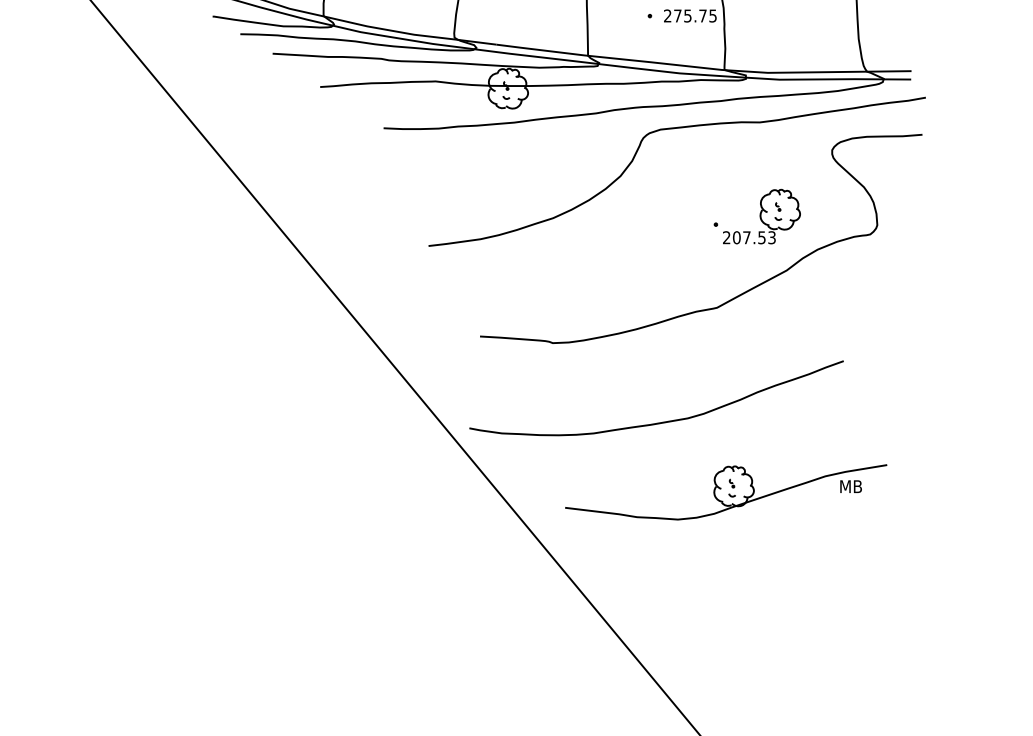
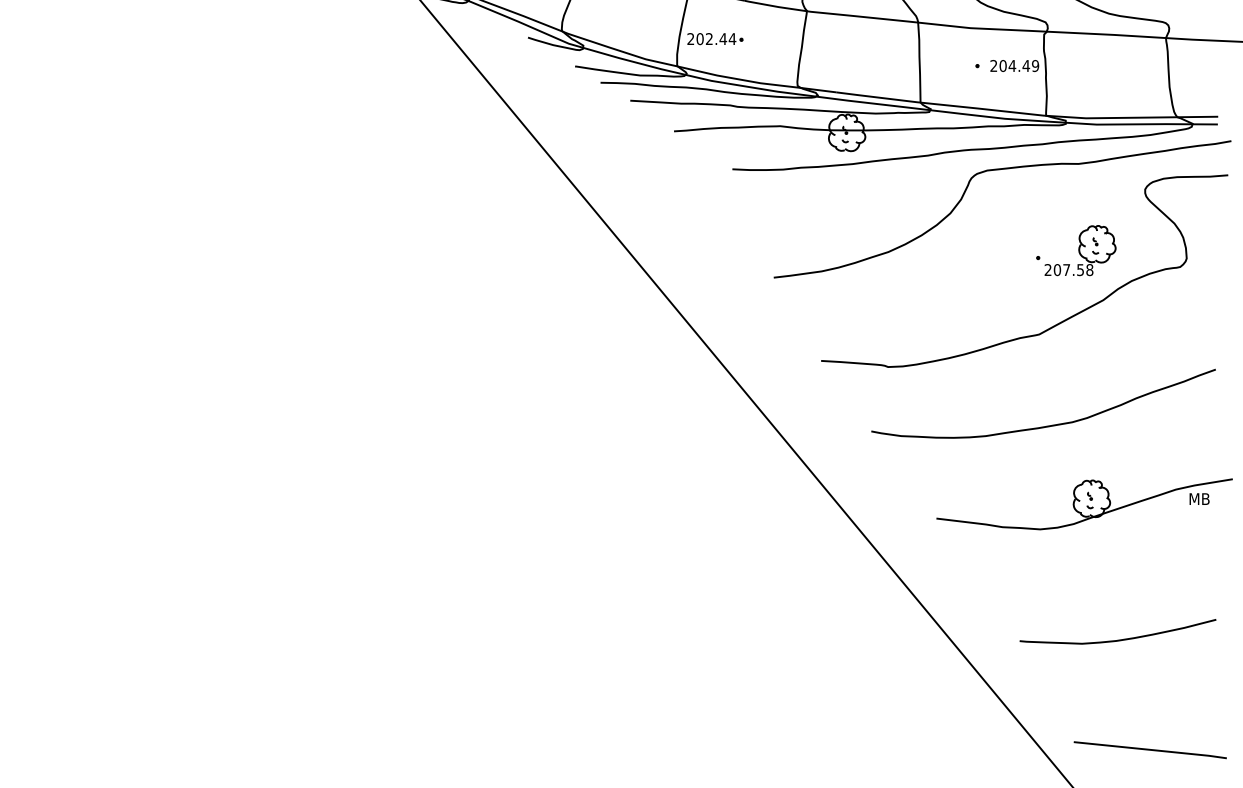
text: (695, 16) -> (1019, 66), 275.75 -> 204.49
text: (771, 238) -> (1089, 270), 207.53 -> 207.58
curve: (659, 421) -> (1046, 425), moved
part: (726, 492) -> (1084, 504), moved
curve: (802, 639) -> (1117, 639), added

